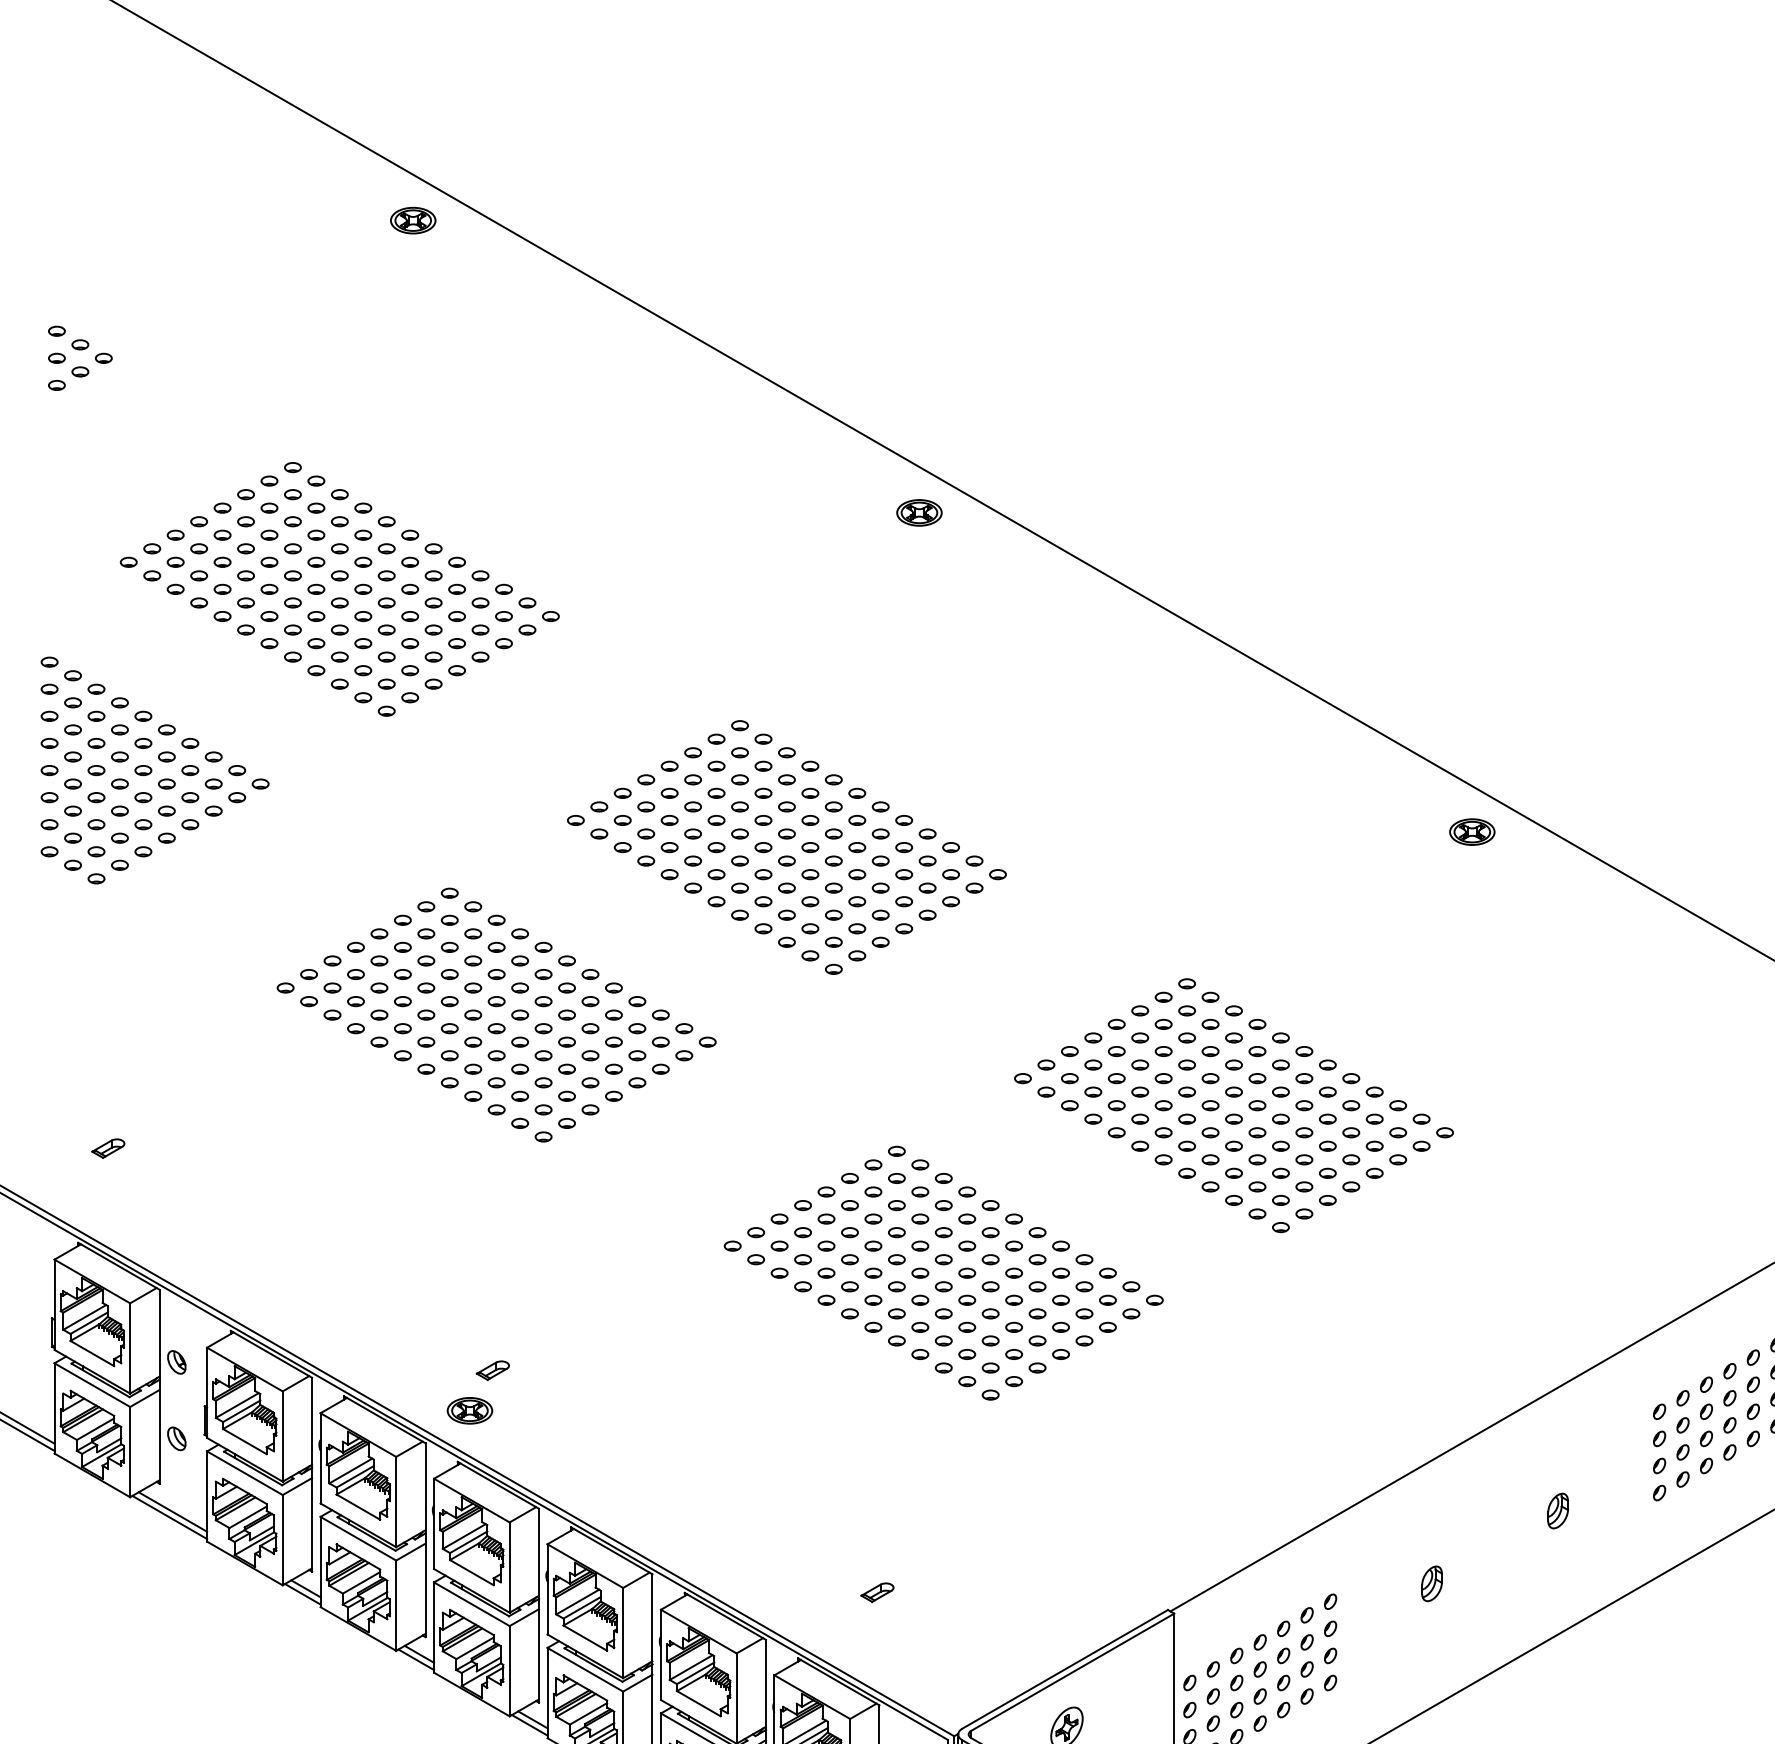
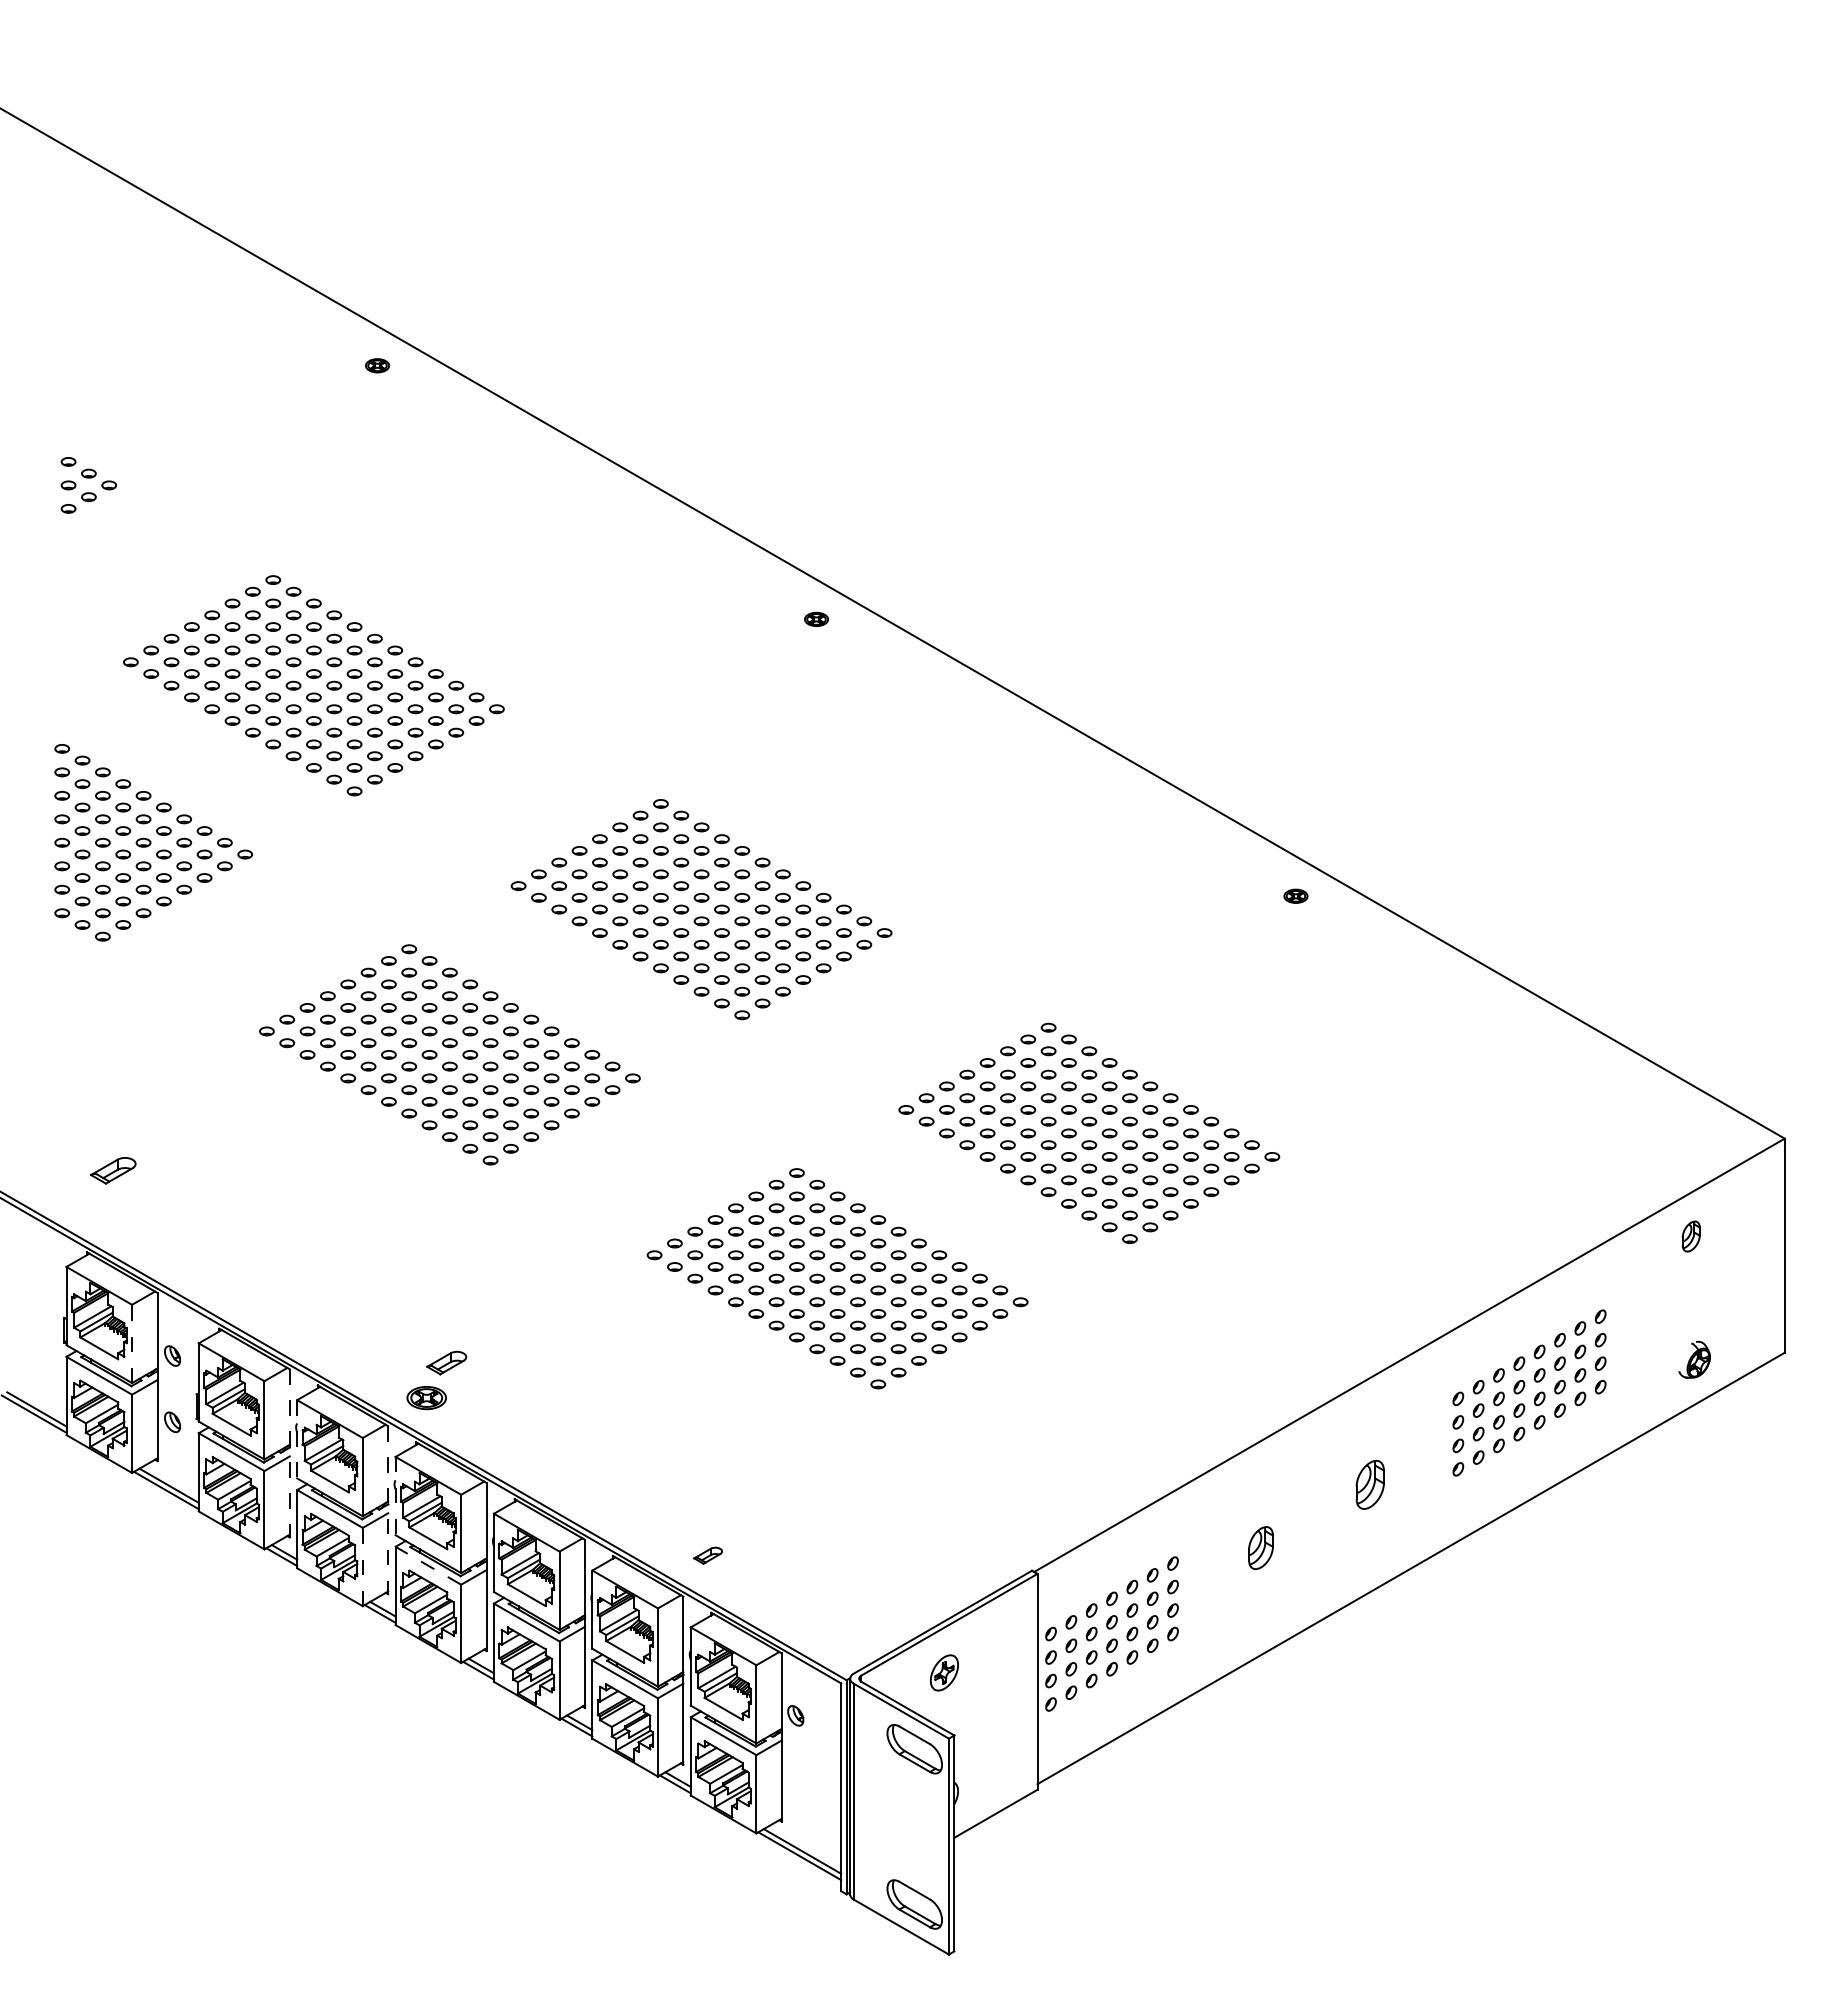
part: (413, 220) -> (377, 365), size x0.6
part: (919, 513) -> (816, 619), size x0.6
part: (1471, 832) -> (1295, 896), size x0.6
part: (107, 1148) -> (112, 1170), size x1.6
line: (130, 1347) -> (132, 1343), solid -> dashed
part: (492, 1370) -> (446, 1363), size x1.4
line: (320, 1458) -> (297, 1439), solid -> dashed
line: (311, 1474) -> (289, 1453), solid -> dashed
part: (1558, 1510) -> (1370, 1484), size x1.6
line: (433, 1524) -> (395, 1496), solid -> dashed
line: (425, 1540) -> (388, 1510), solid -> dashed
part: (1431, 1583) -> (1260, 1547), size x1.4
part: (876, 1592) -> (707, 1555), moved
line: (471, 1603) -> (428, 1565), solid -> dashed
line: (395, 1605) -> (362, 1566), solid -> dashed

